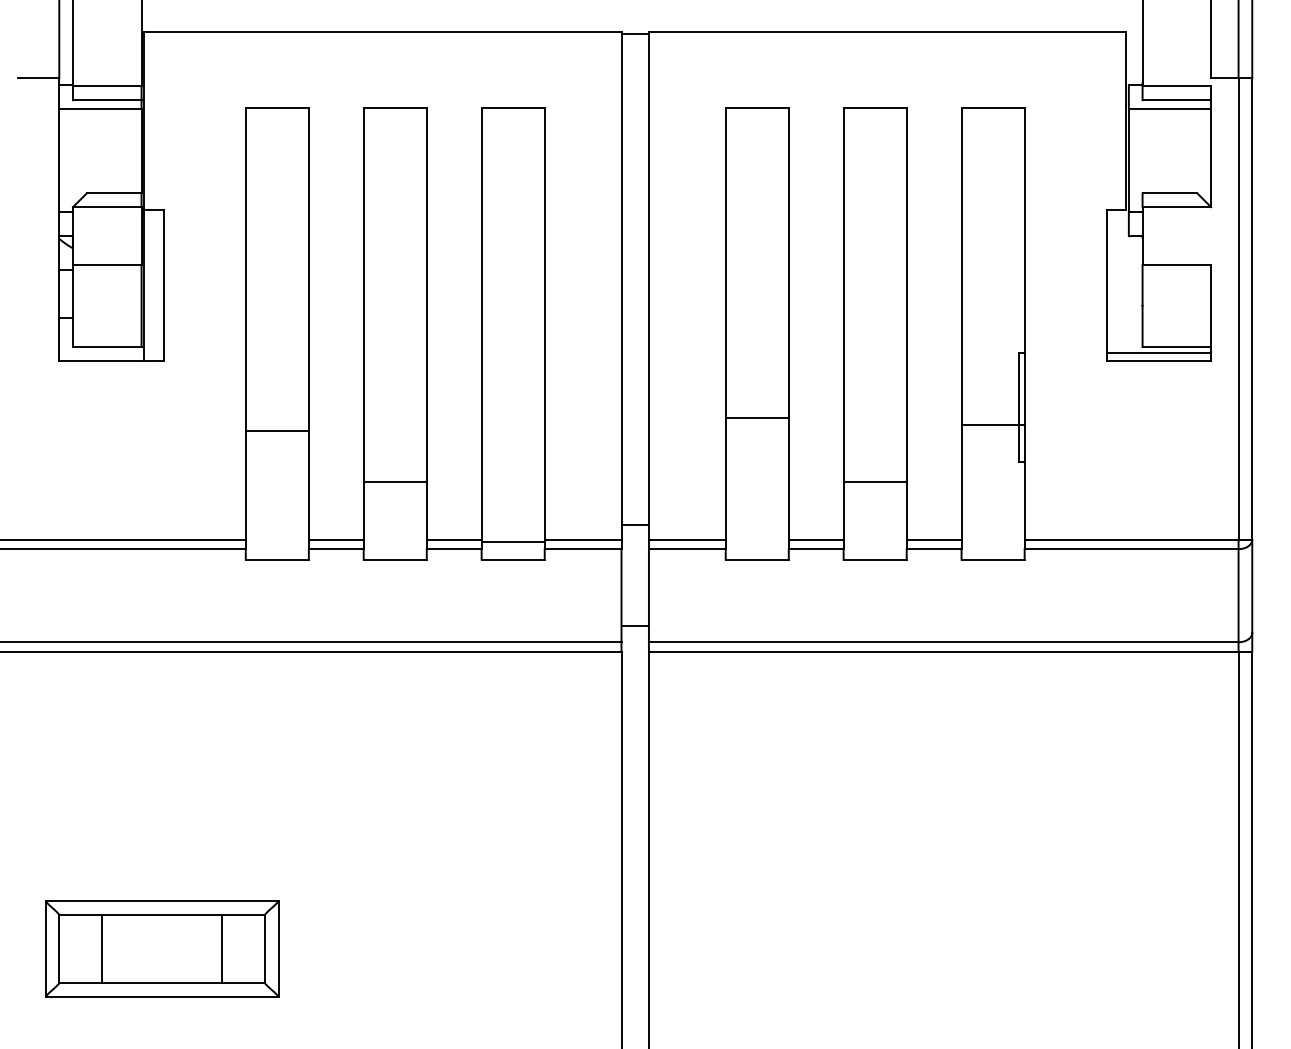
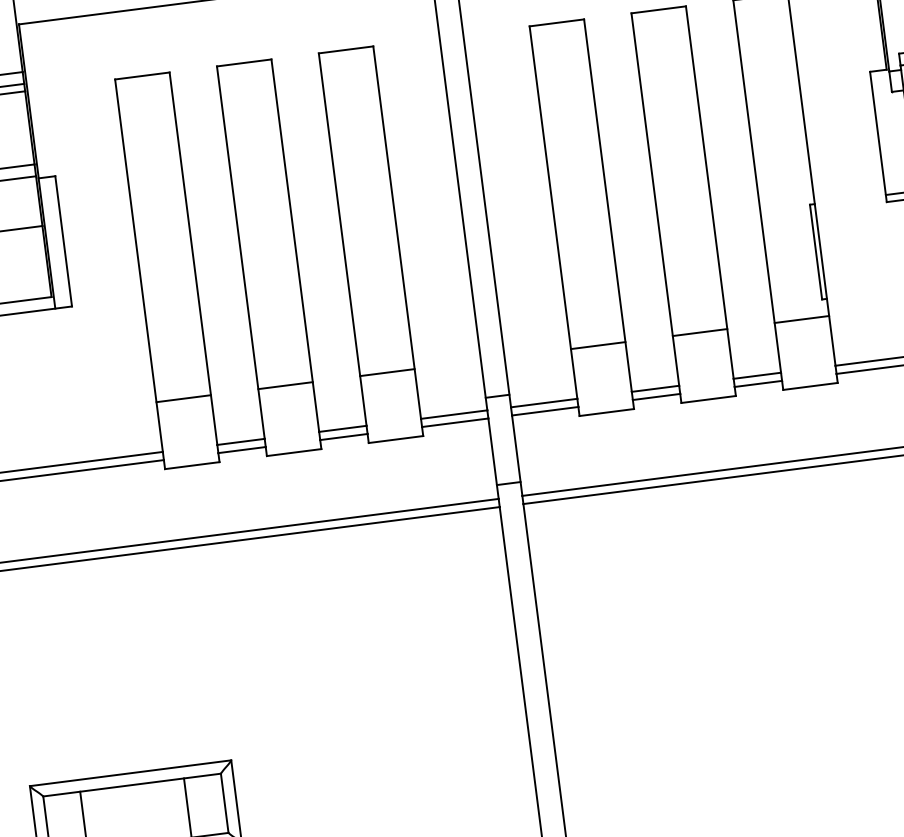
line: (756, 418) -> (597, 346), moved
line: (992, 425) -> (801, 319), moved
line: (276, 431) -> (183, 399), moved
line: (512, 542) -> (386, 373), moved

